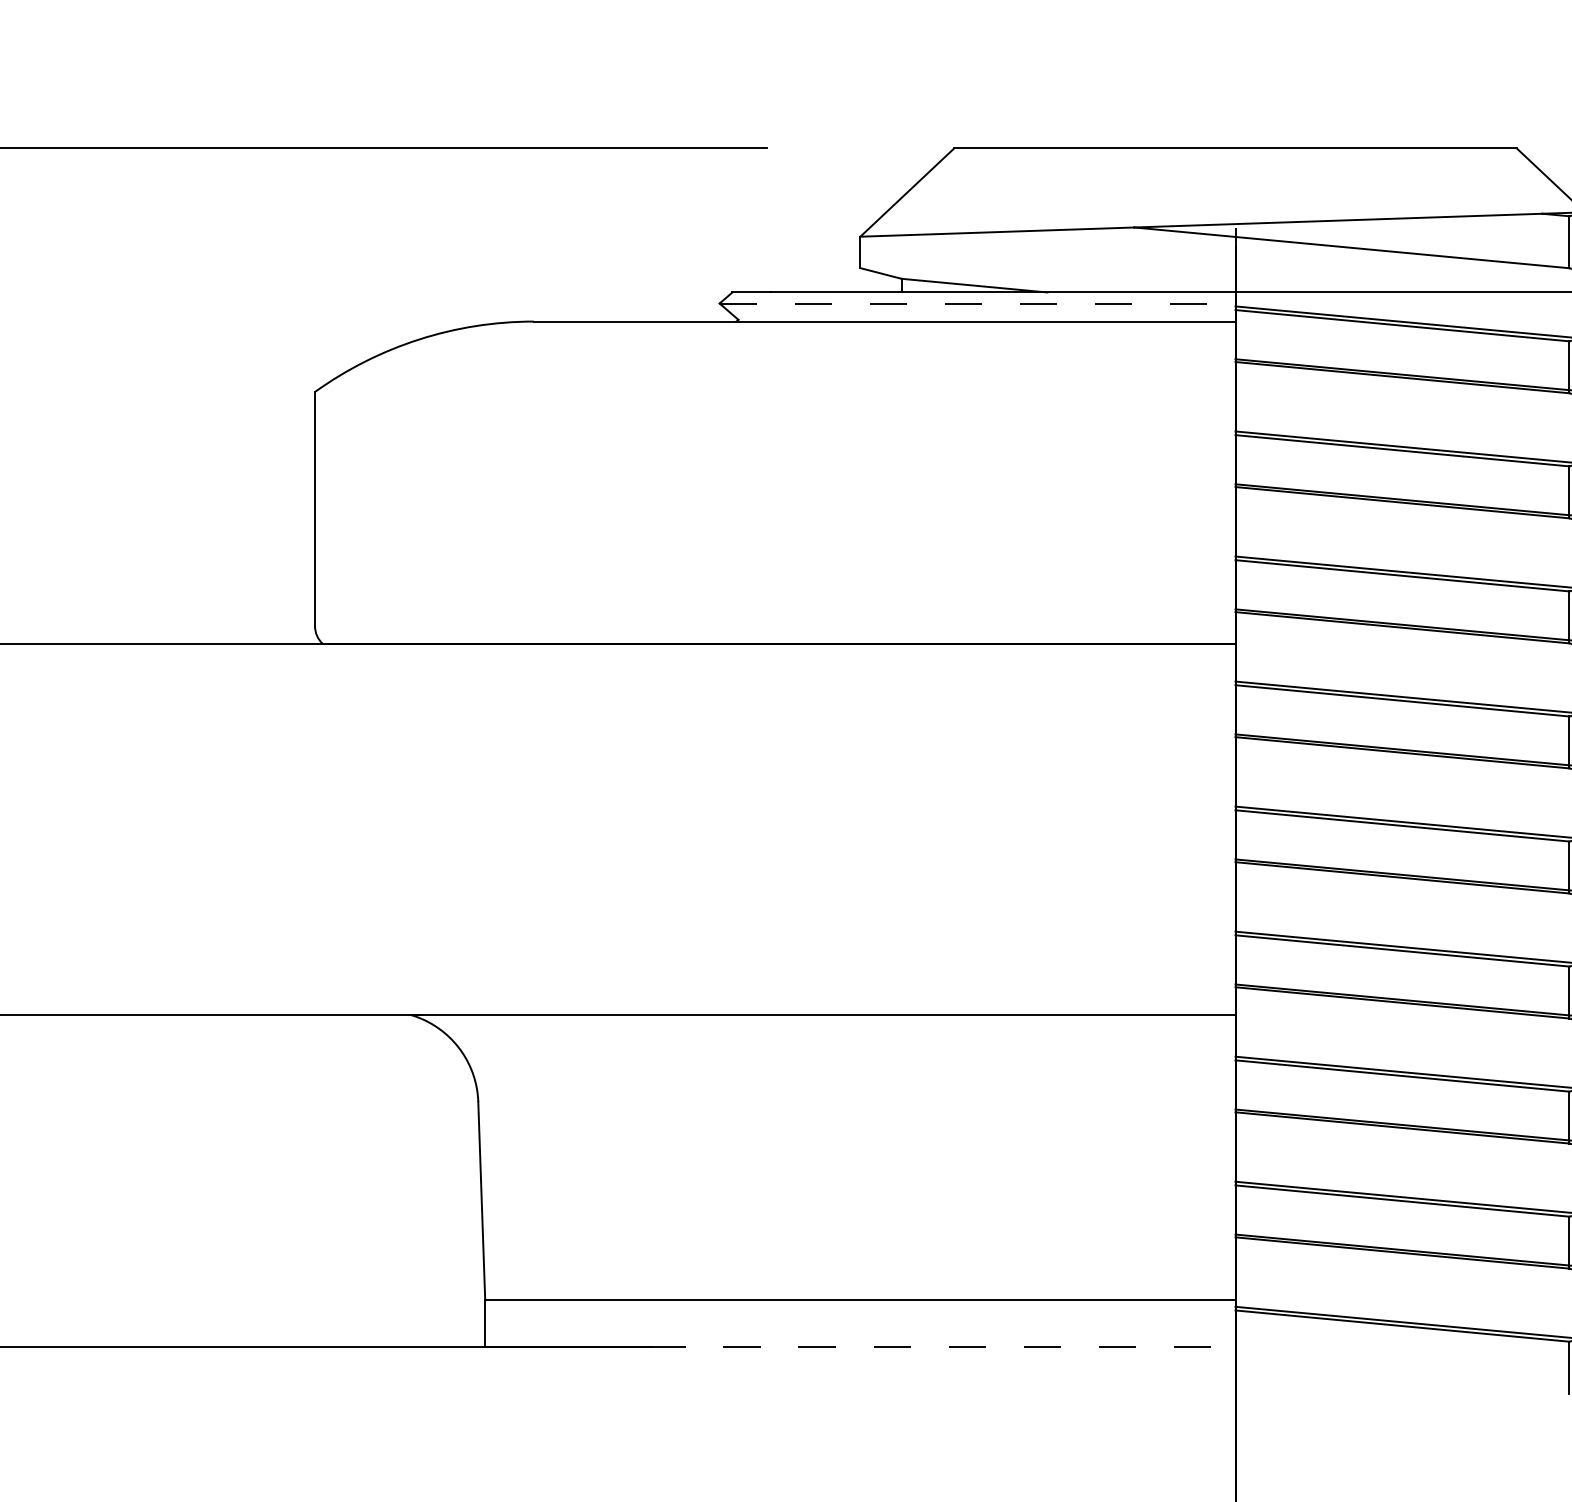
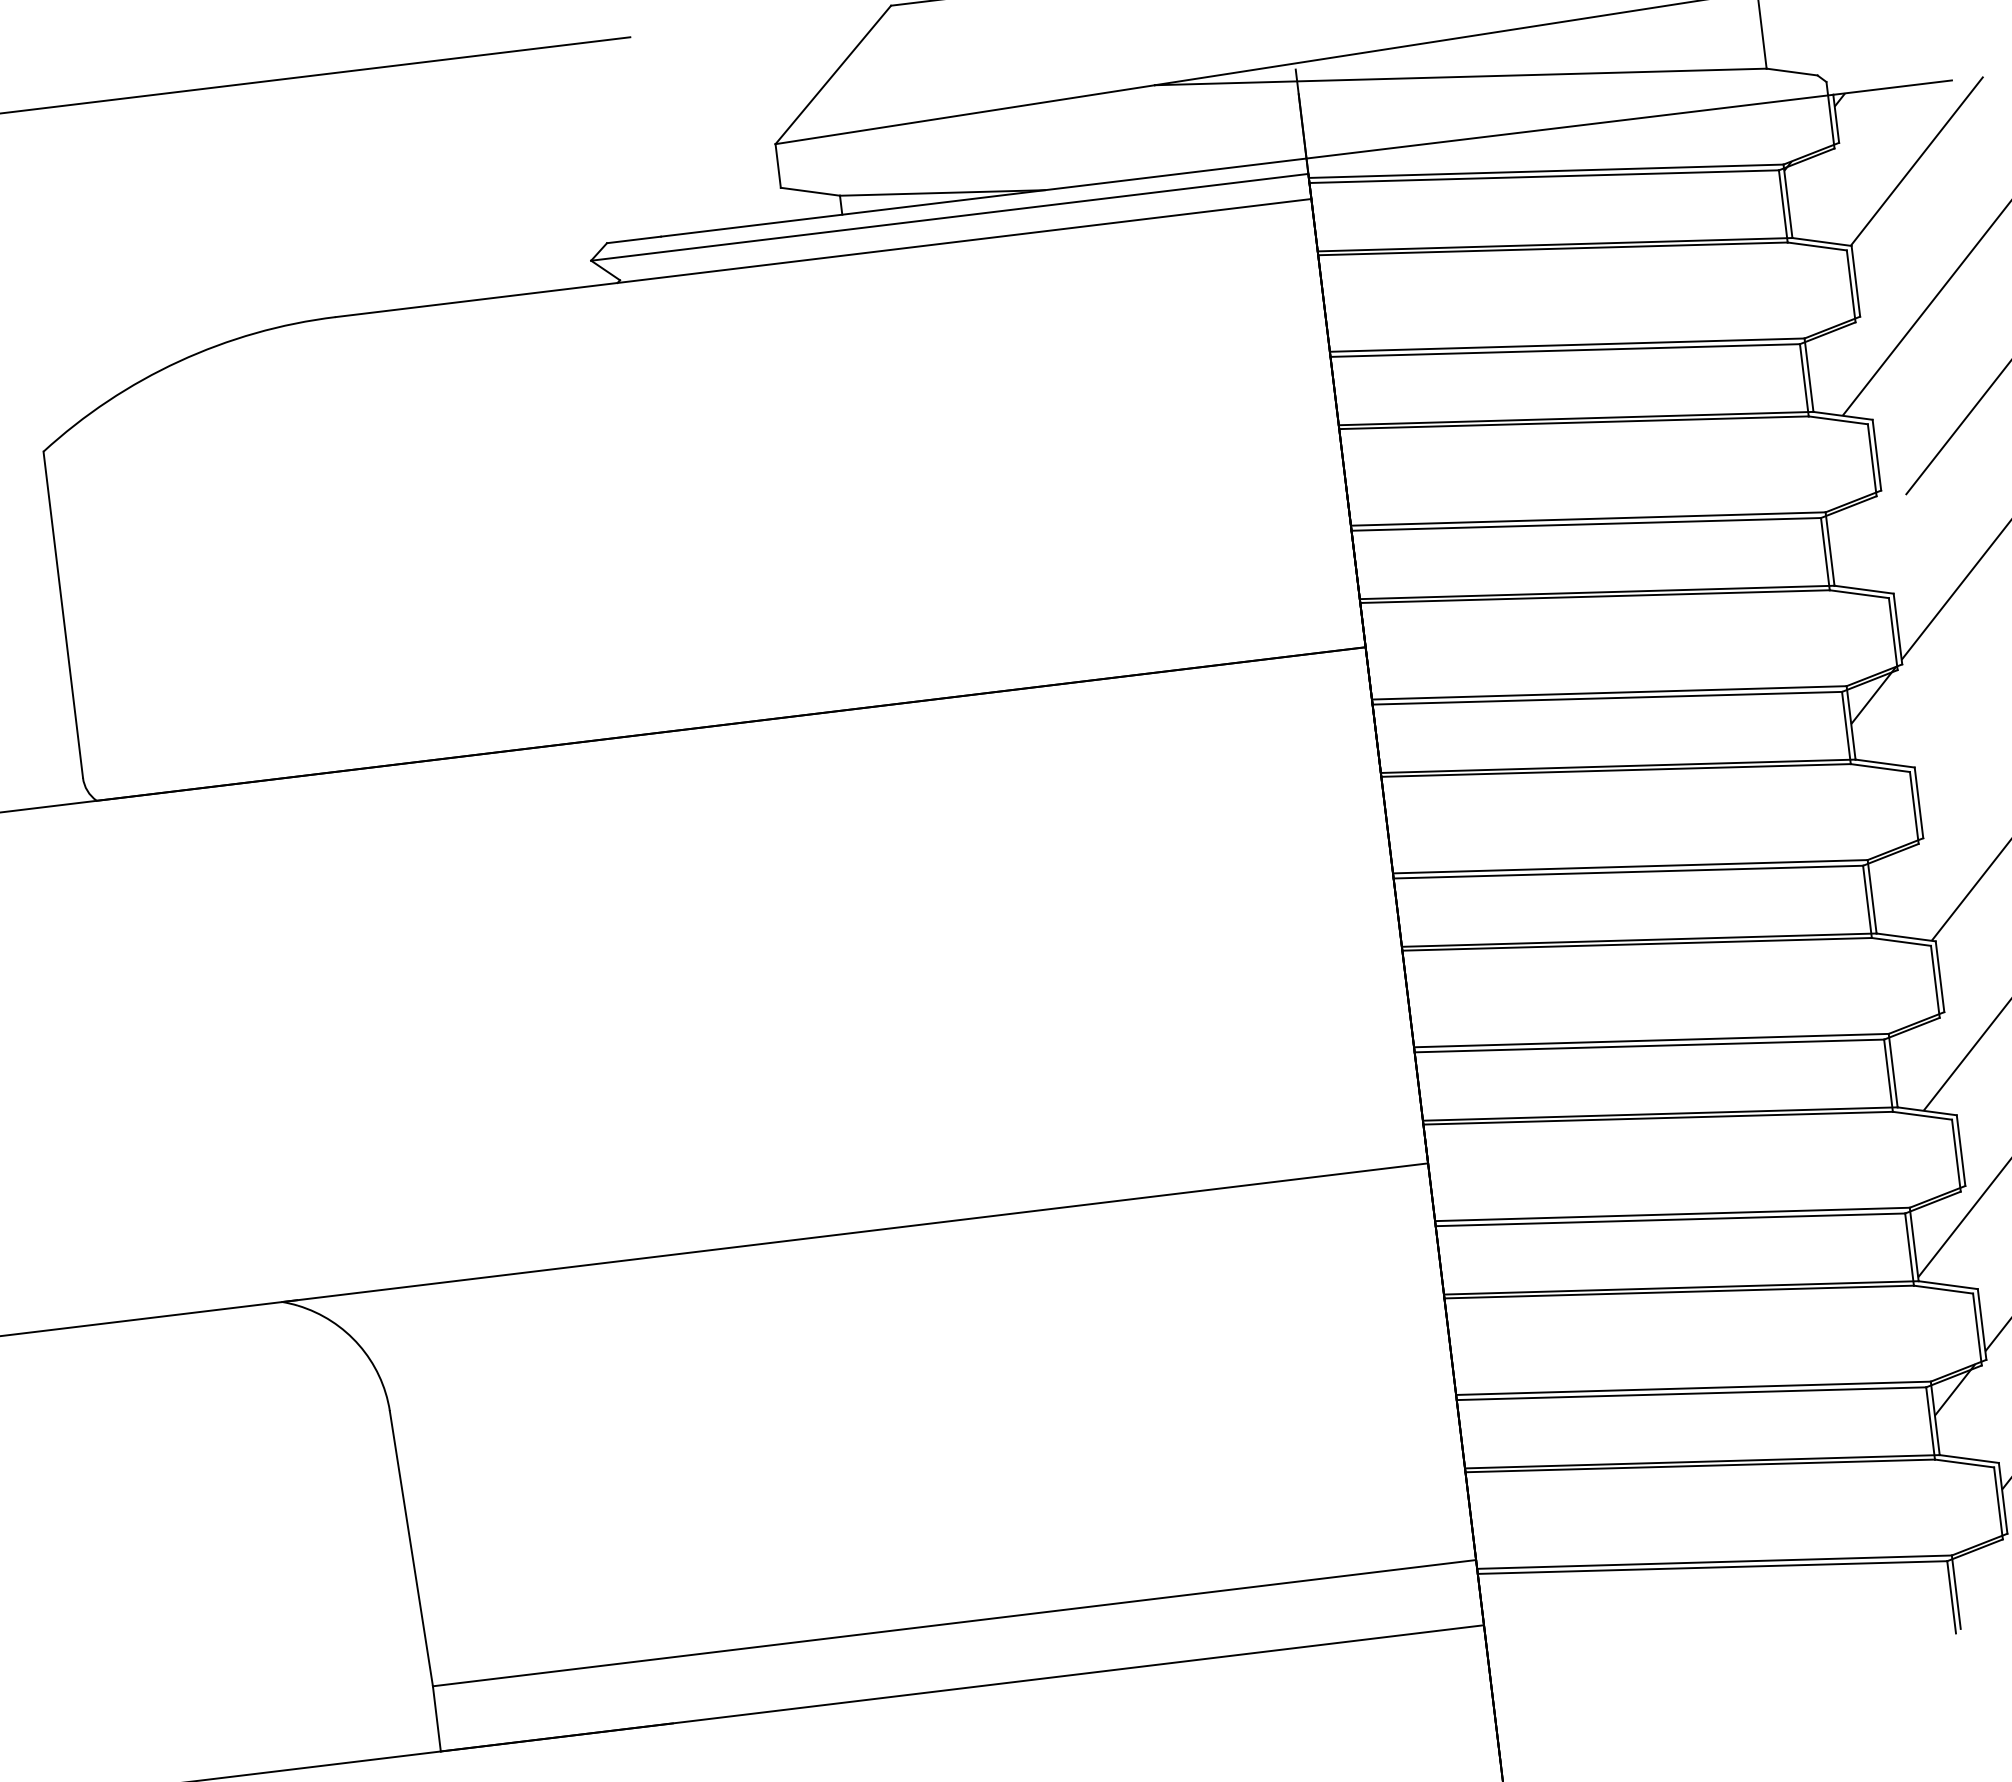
line: (977, 303) -> (949, 217), dashed -> solid
line: (941, 1347) -> (1075, 1674), dashed -> solid

